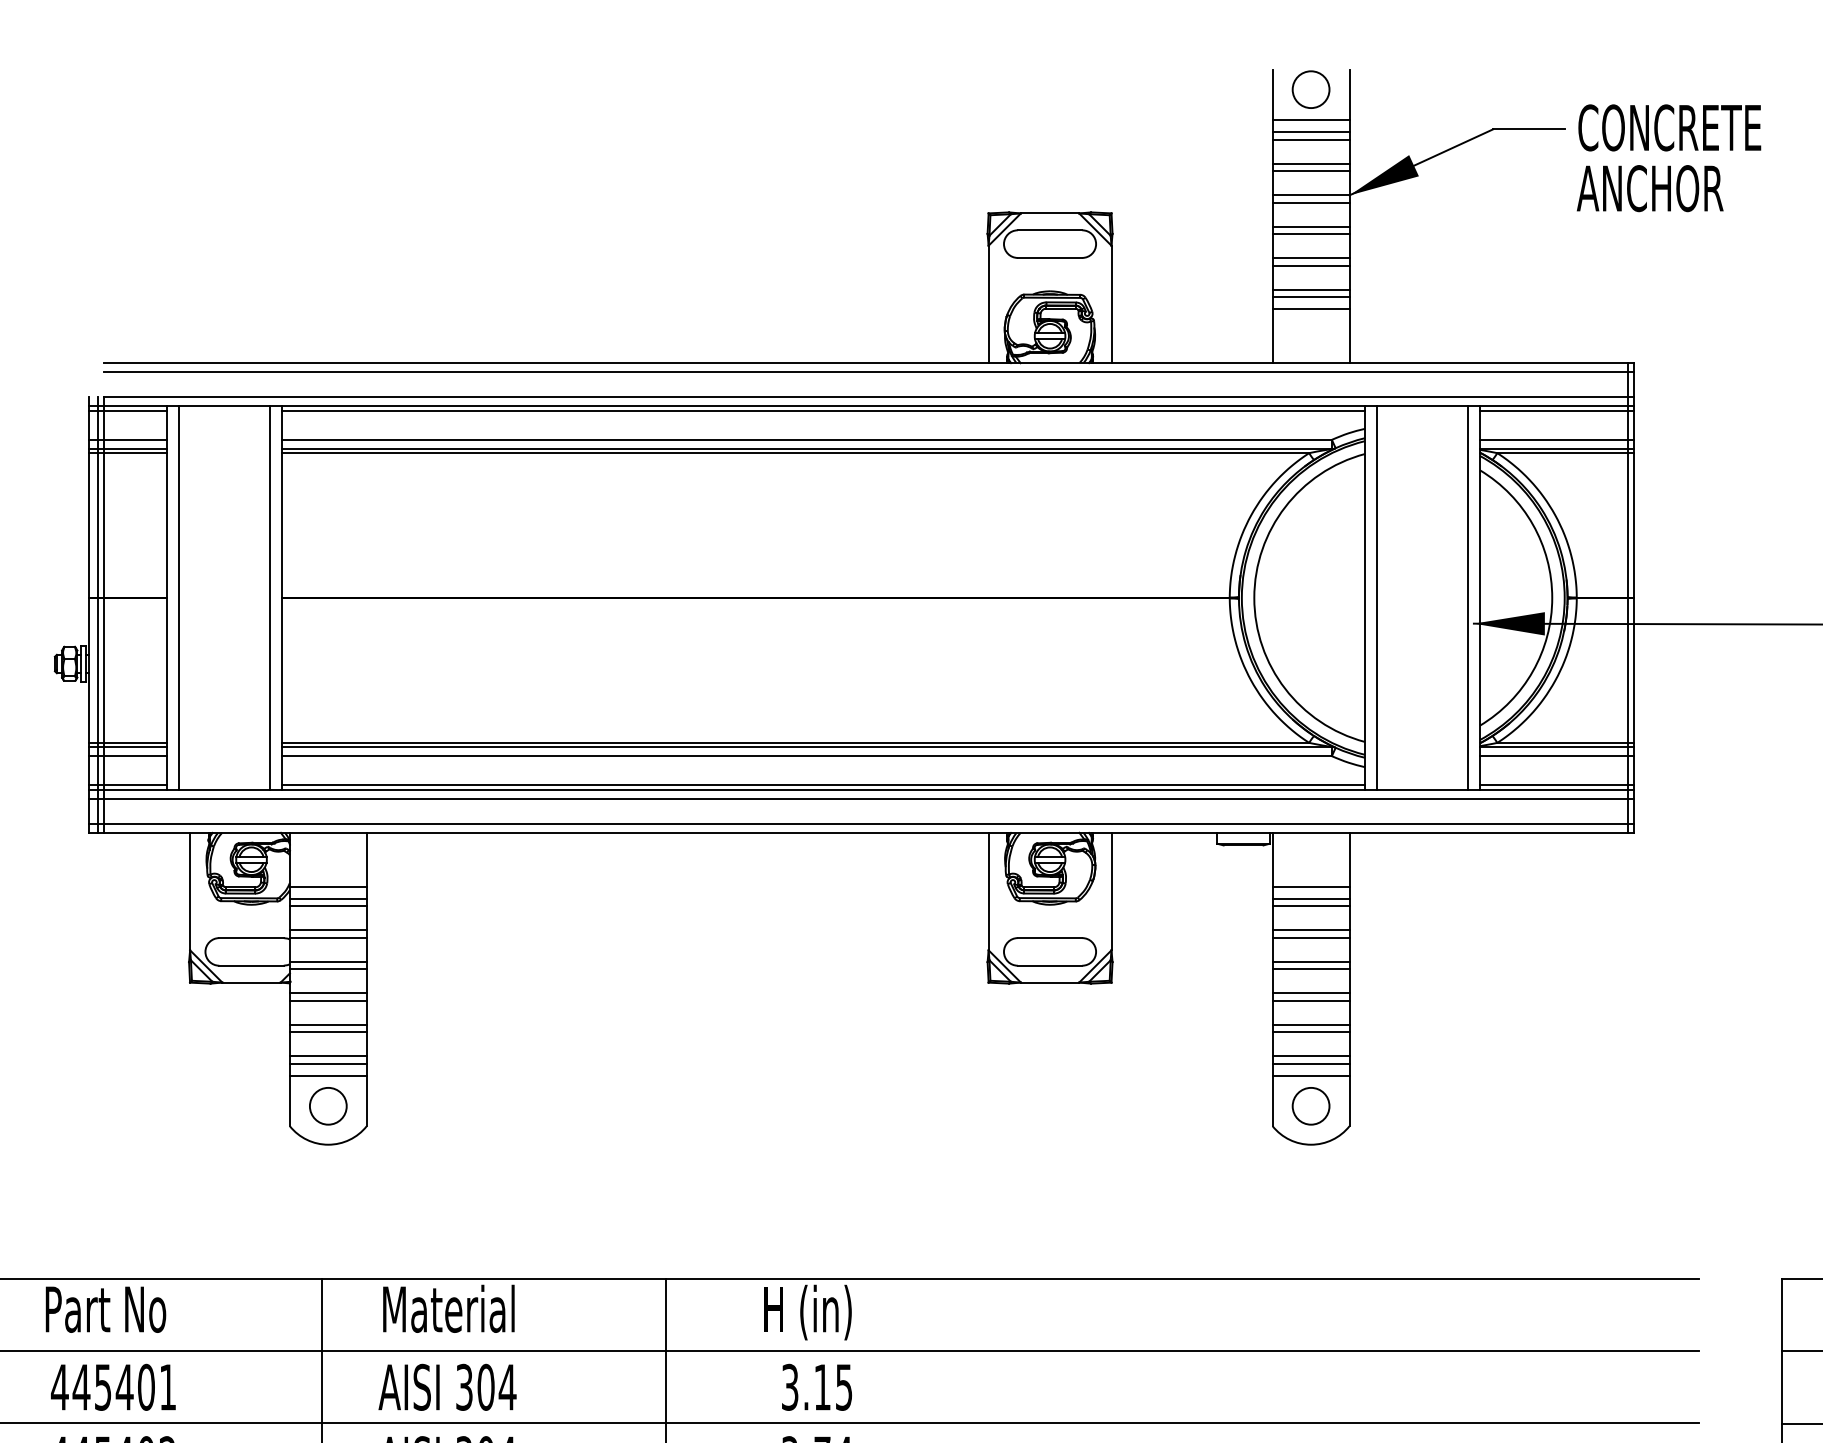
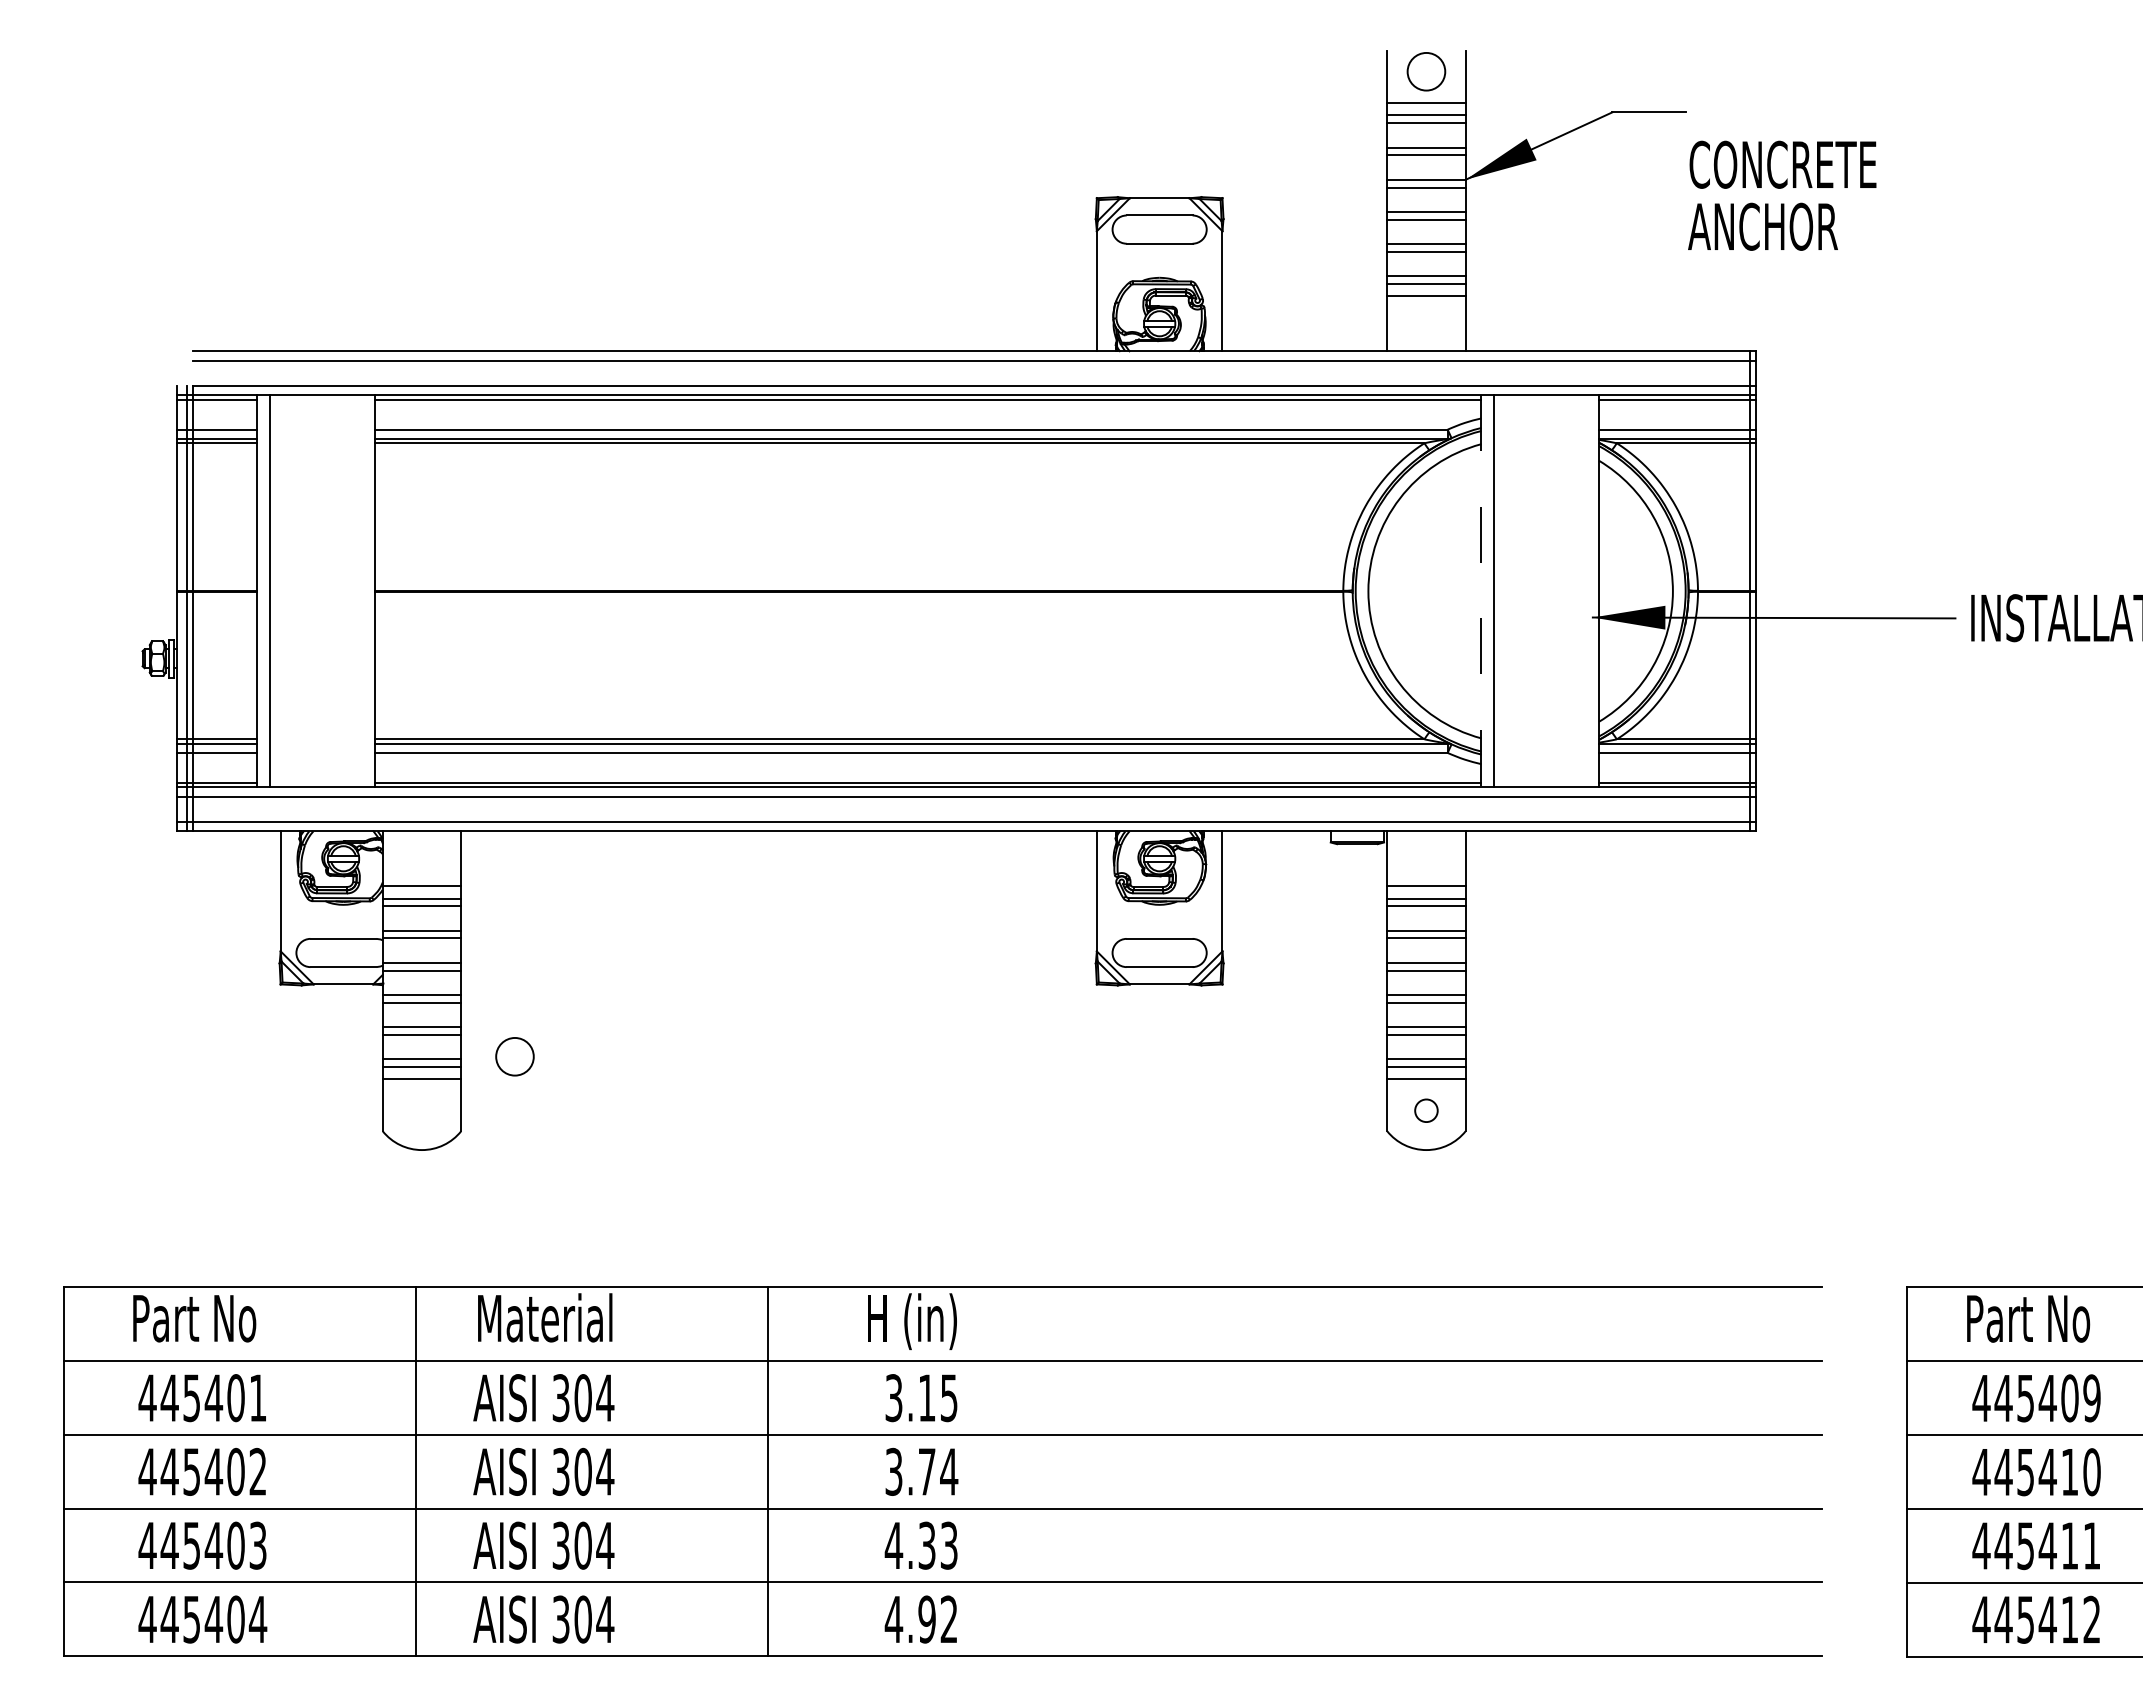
text: (1669, 157) -> (1782, 195), moved
line: (270, 598) -> (362, 591), removed
line: (1364, 598) -> (1481, 591), solid -> dashed
line: (1467, 598) -> (1586, 591), removed
circle: (327, 1106) -> (514, 1056), moved
circle: (1311, 1106) -> (1426, 1110), size x0.6

